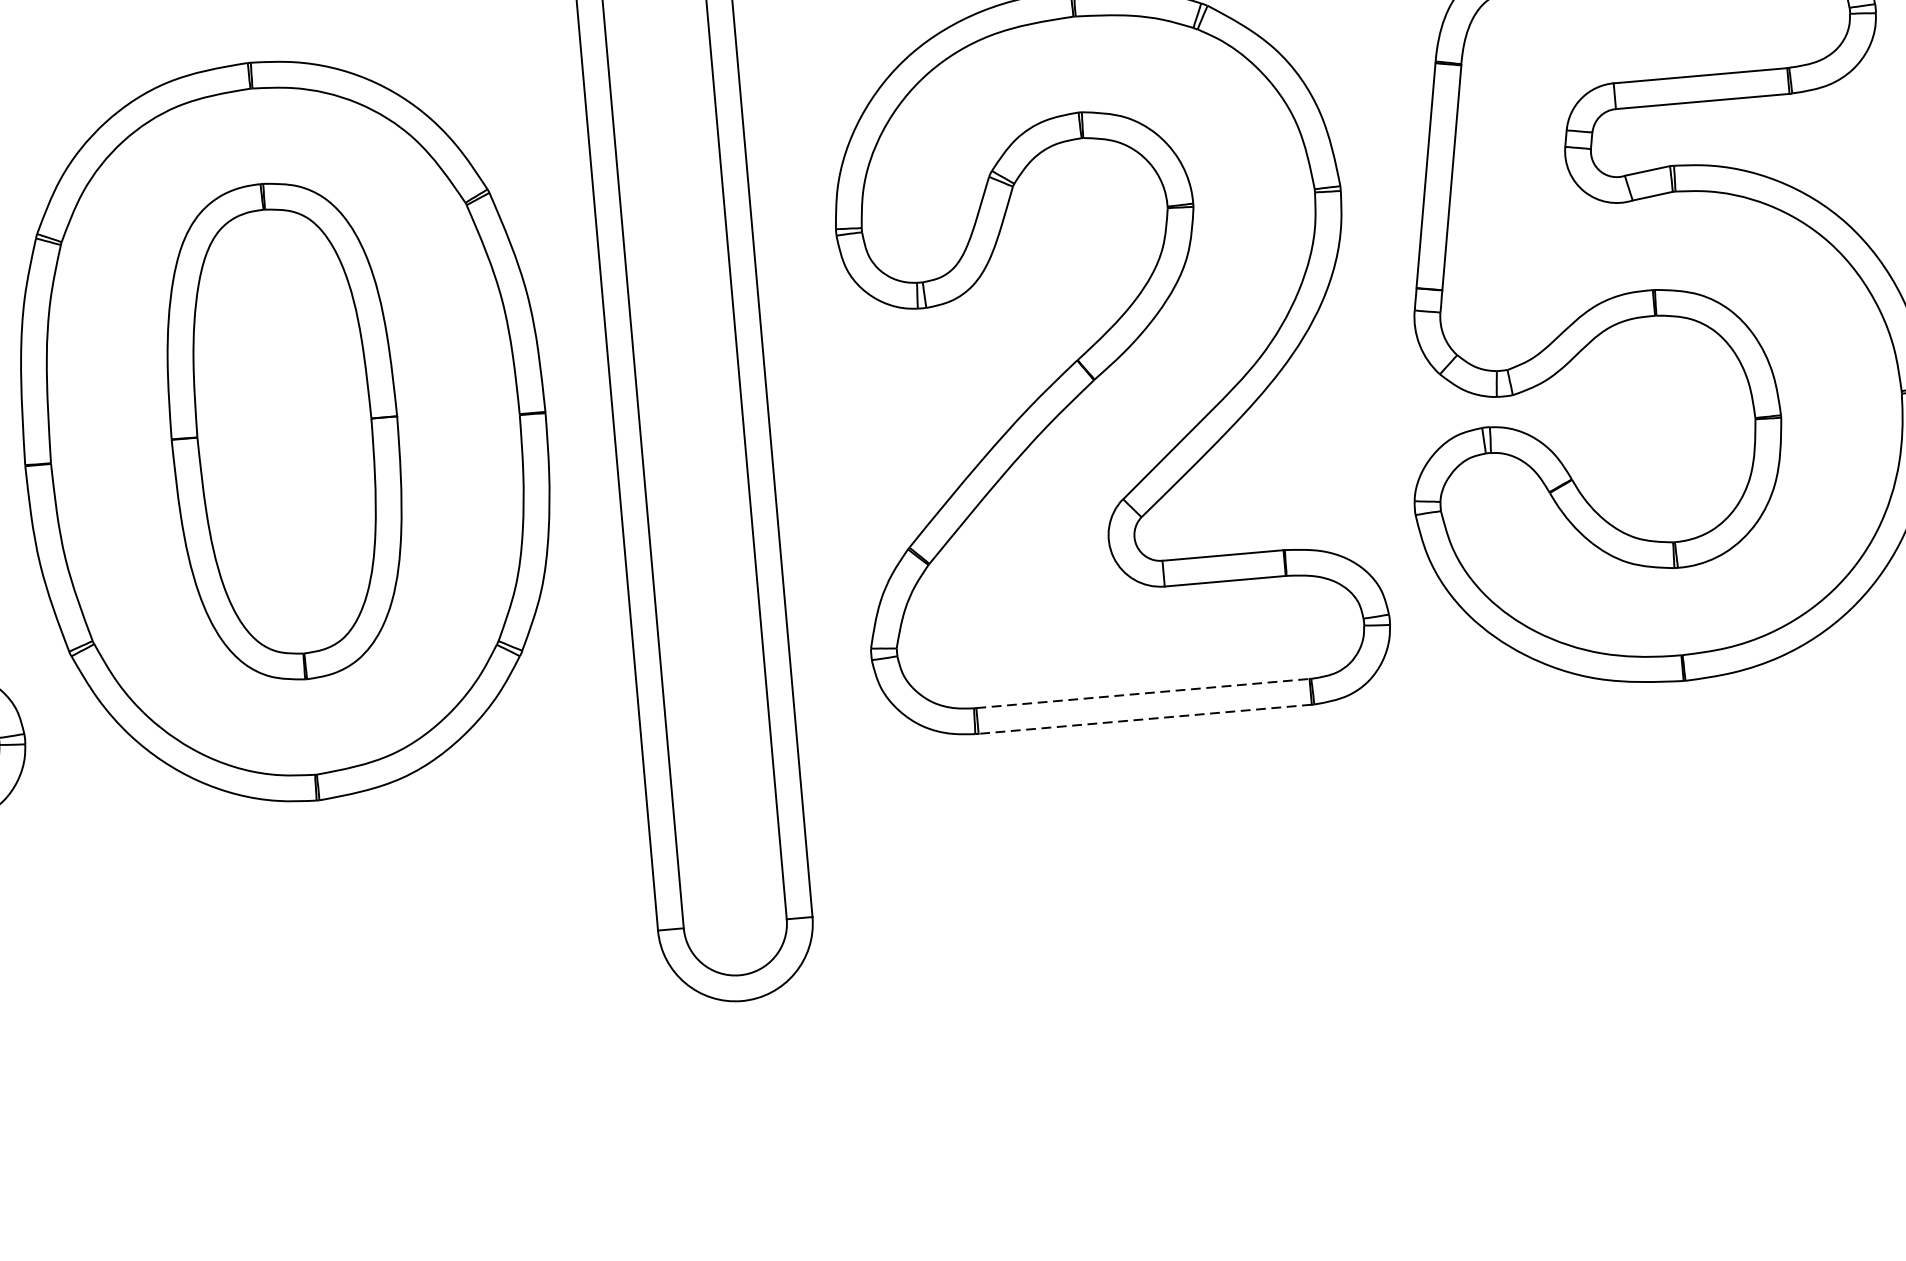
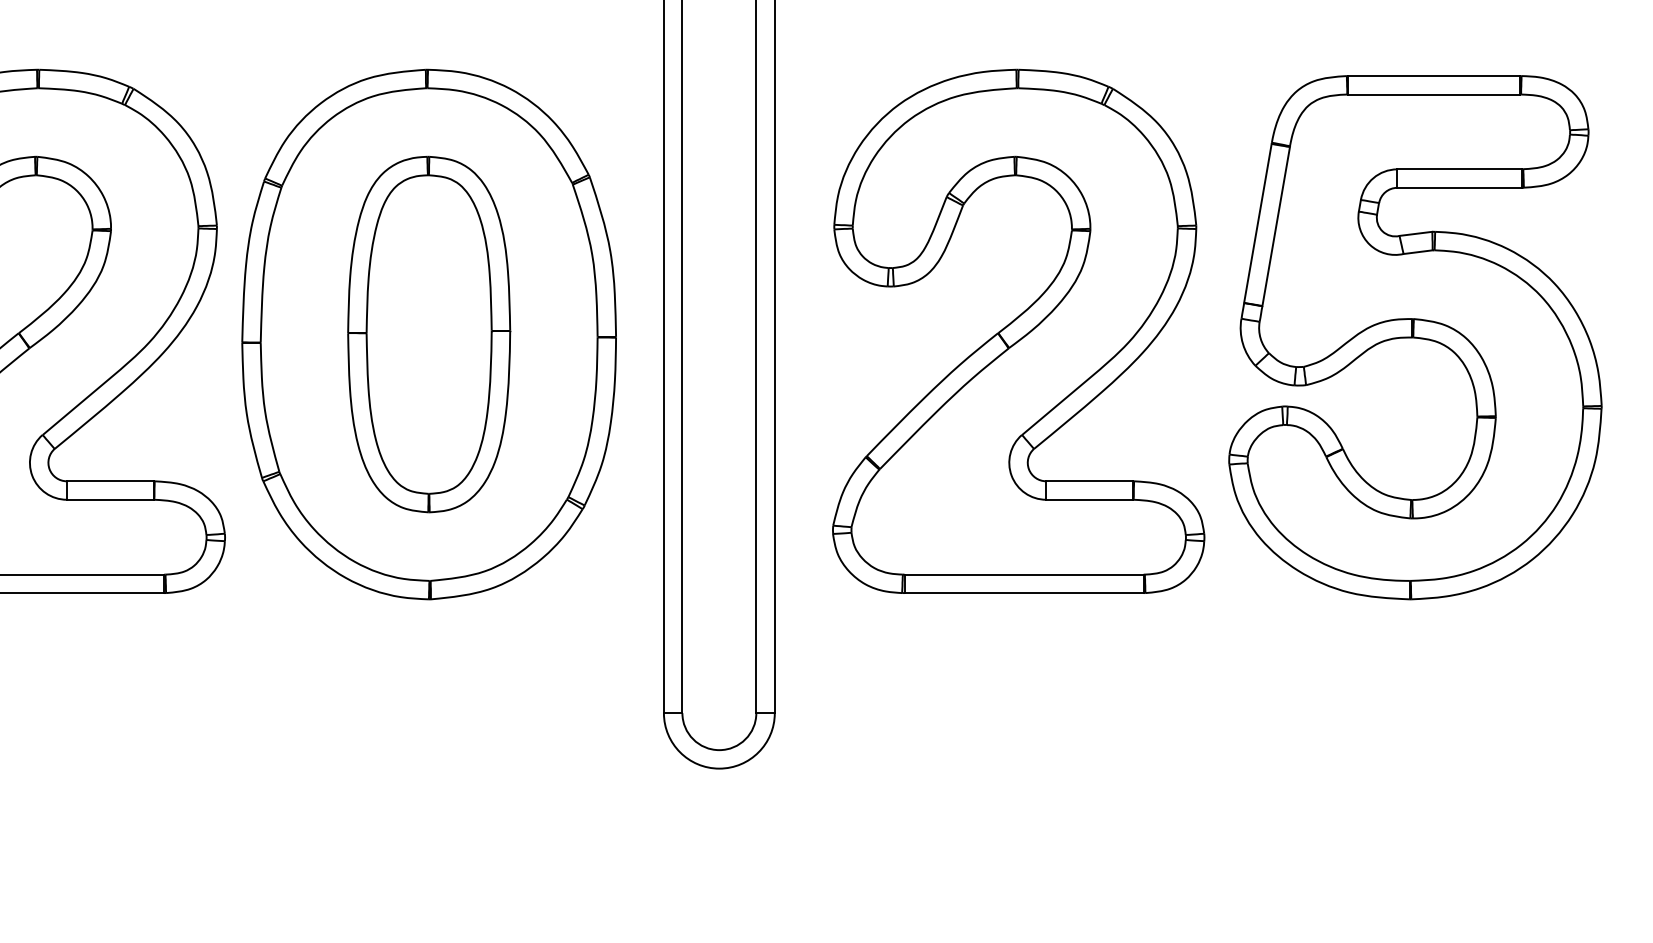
line: (1143, 693) -> (1024, 574), dashed -> solid
line: (1145, 719) -> (1024, 593), dashed -> solid

